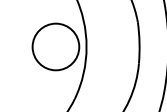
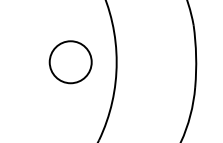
circle: (55, 46) -> (70, 61), size x0.6

